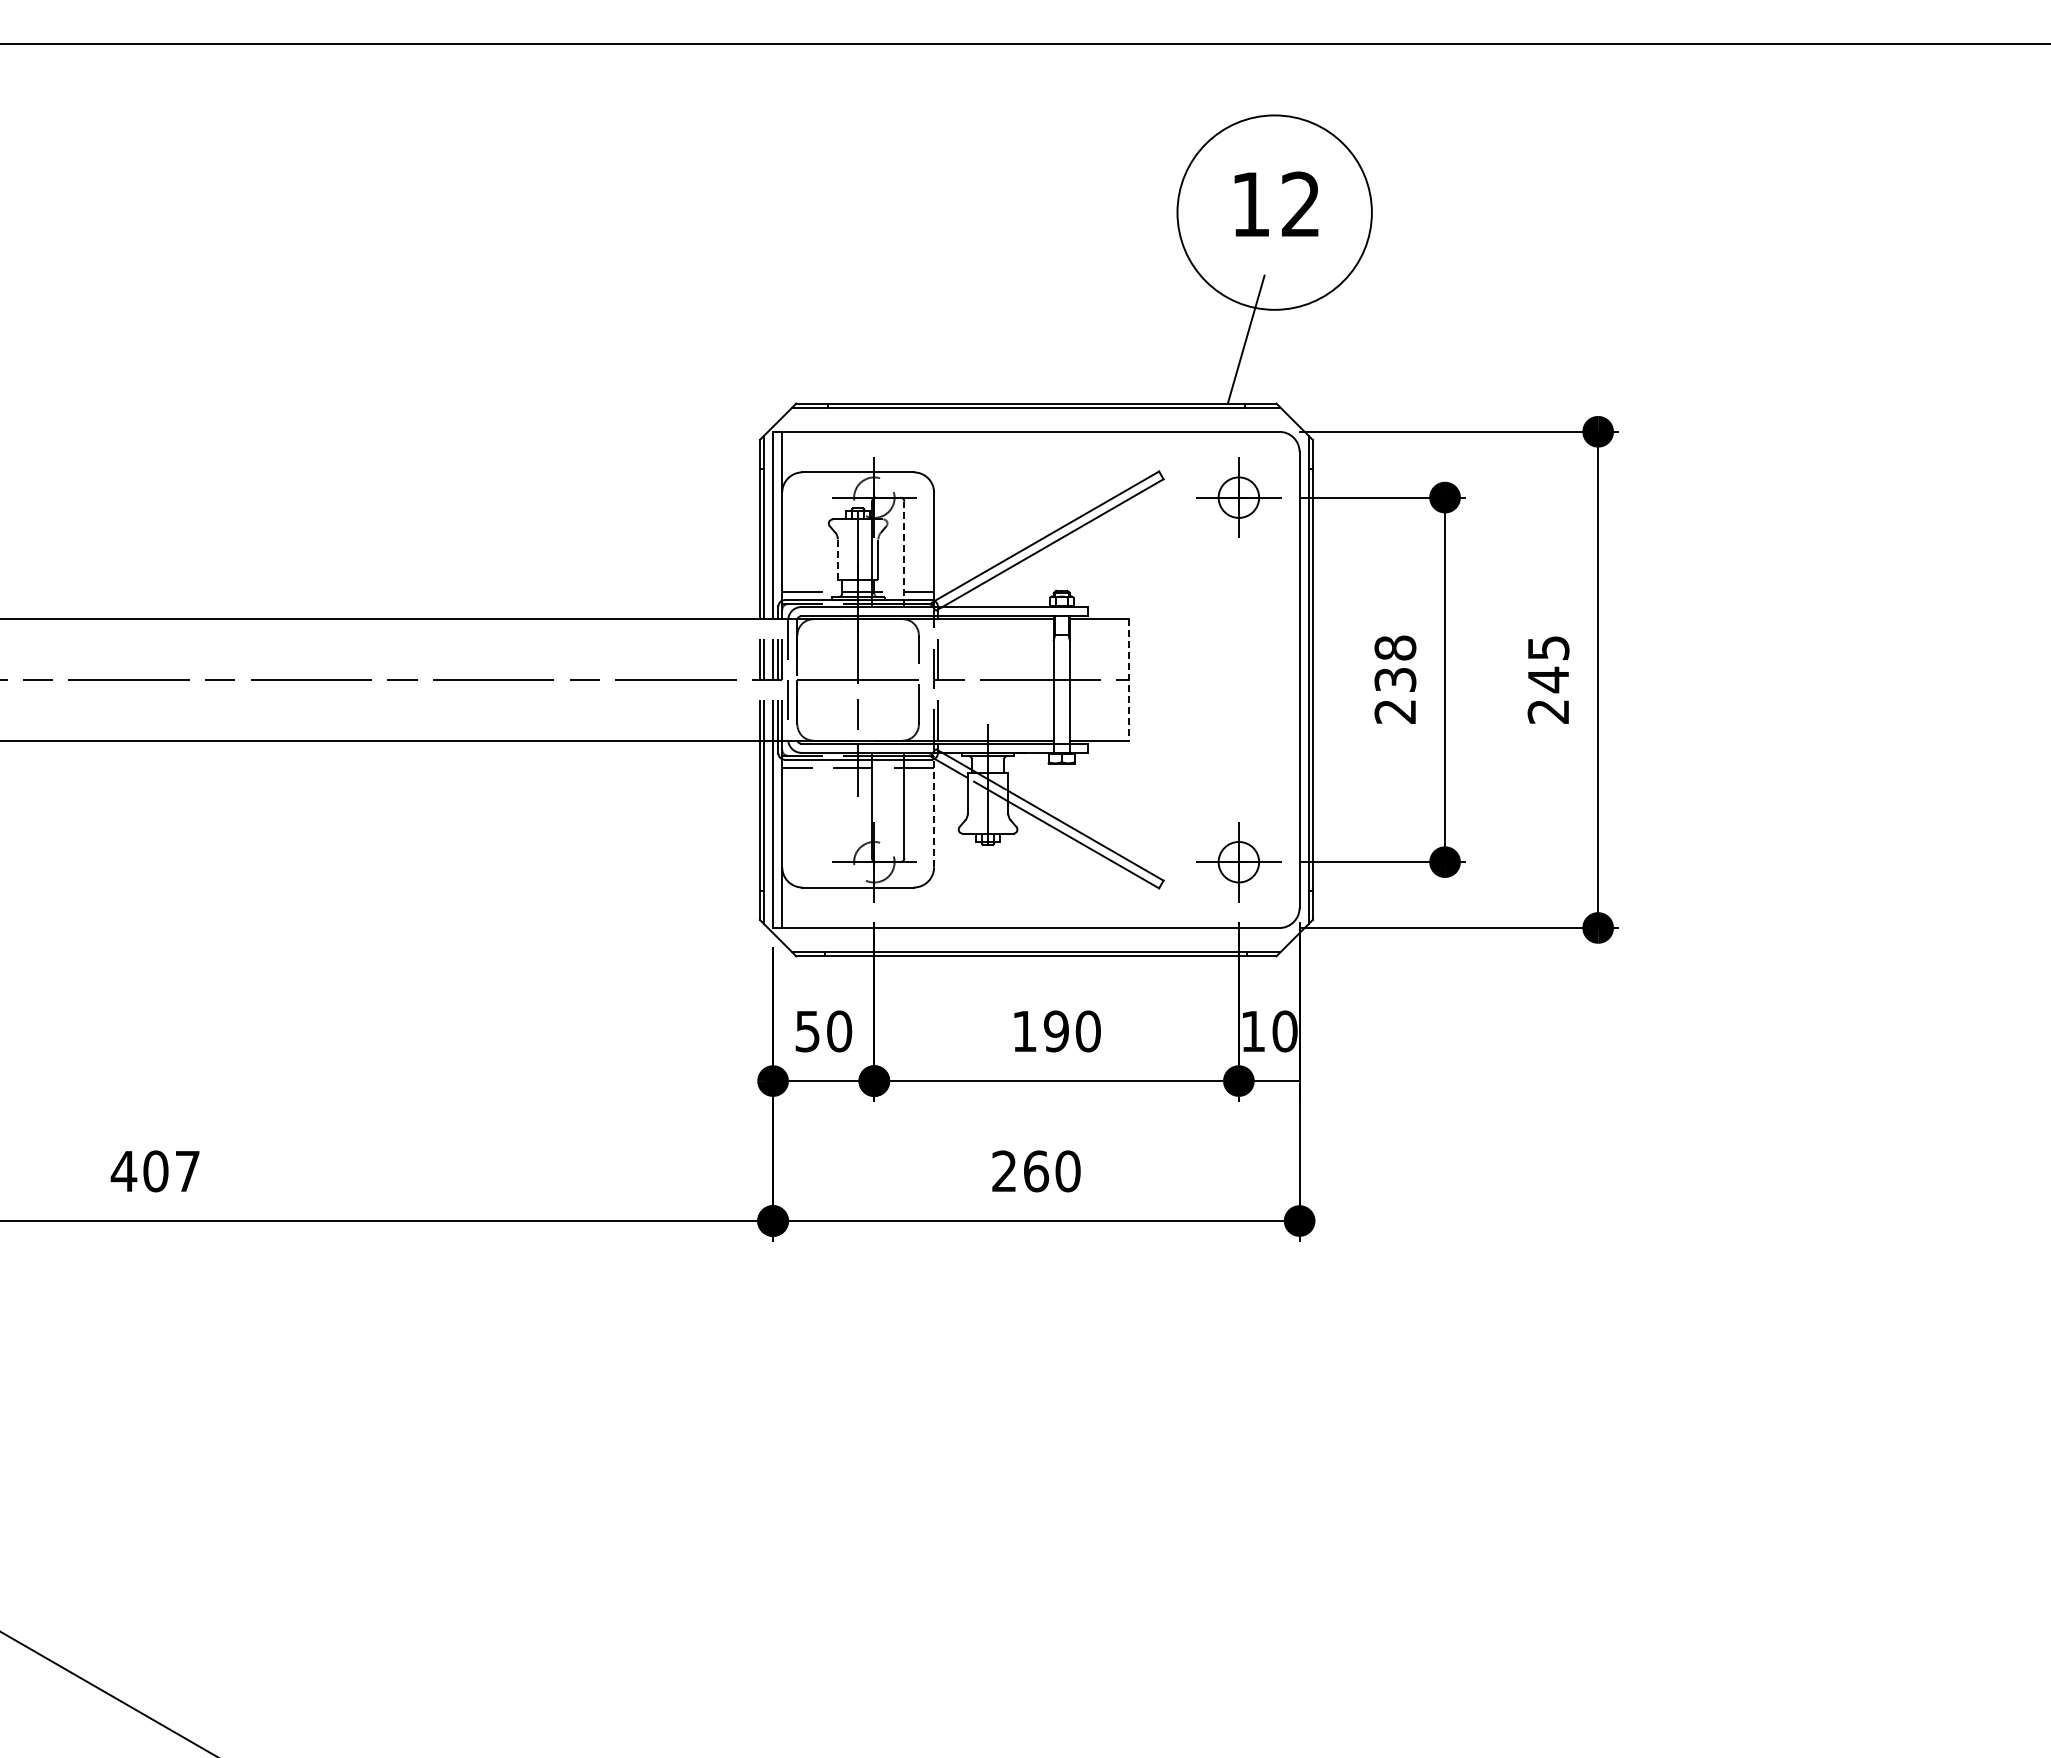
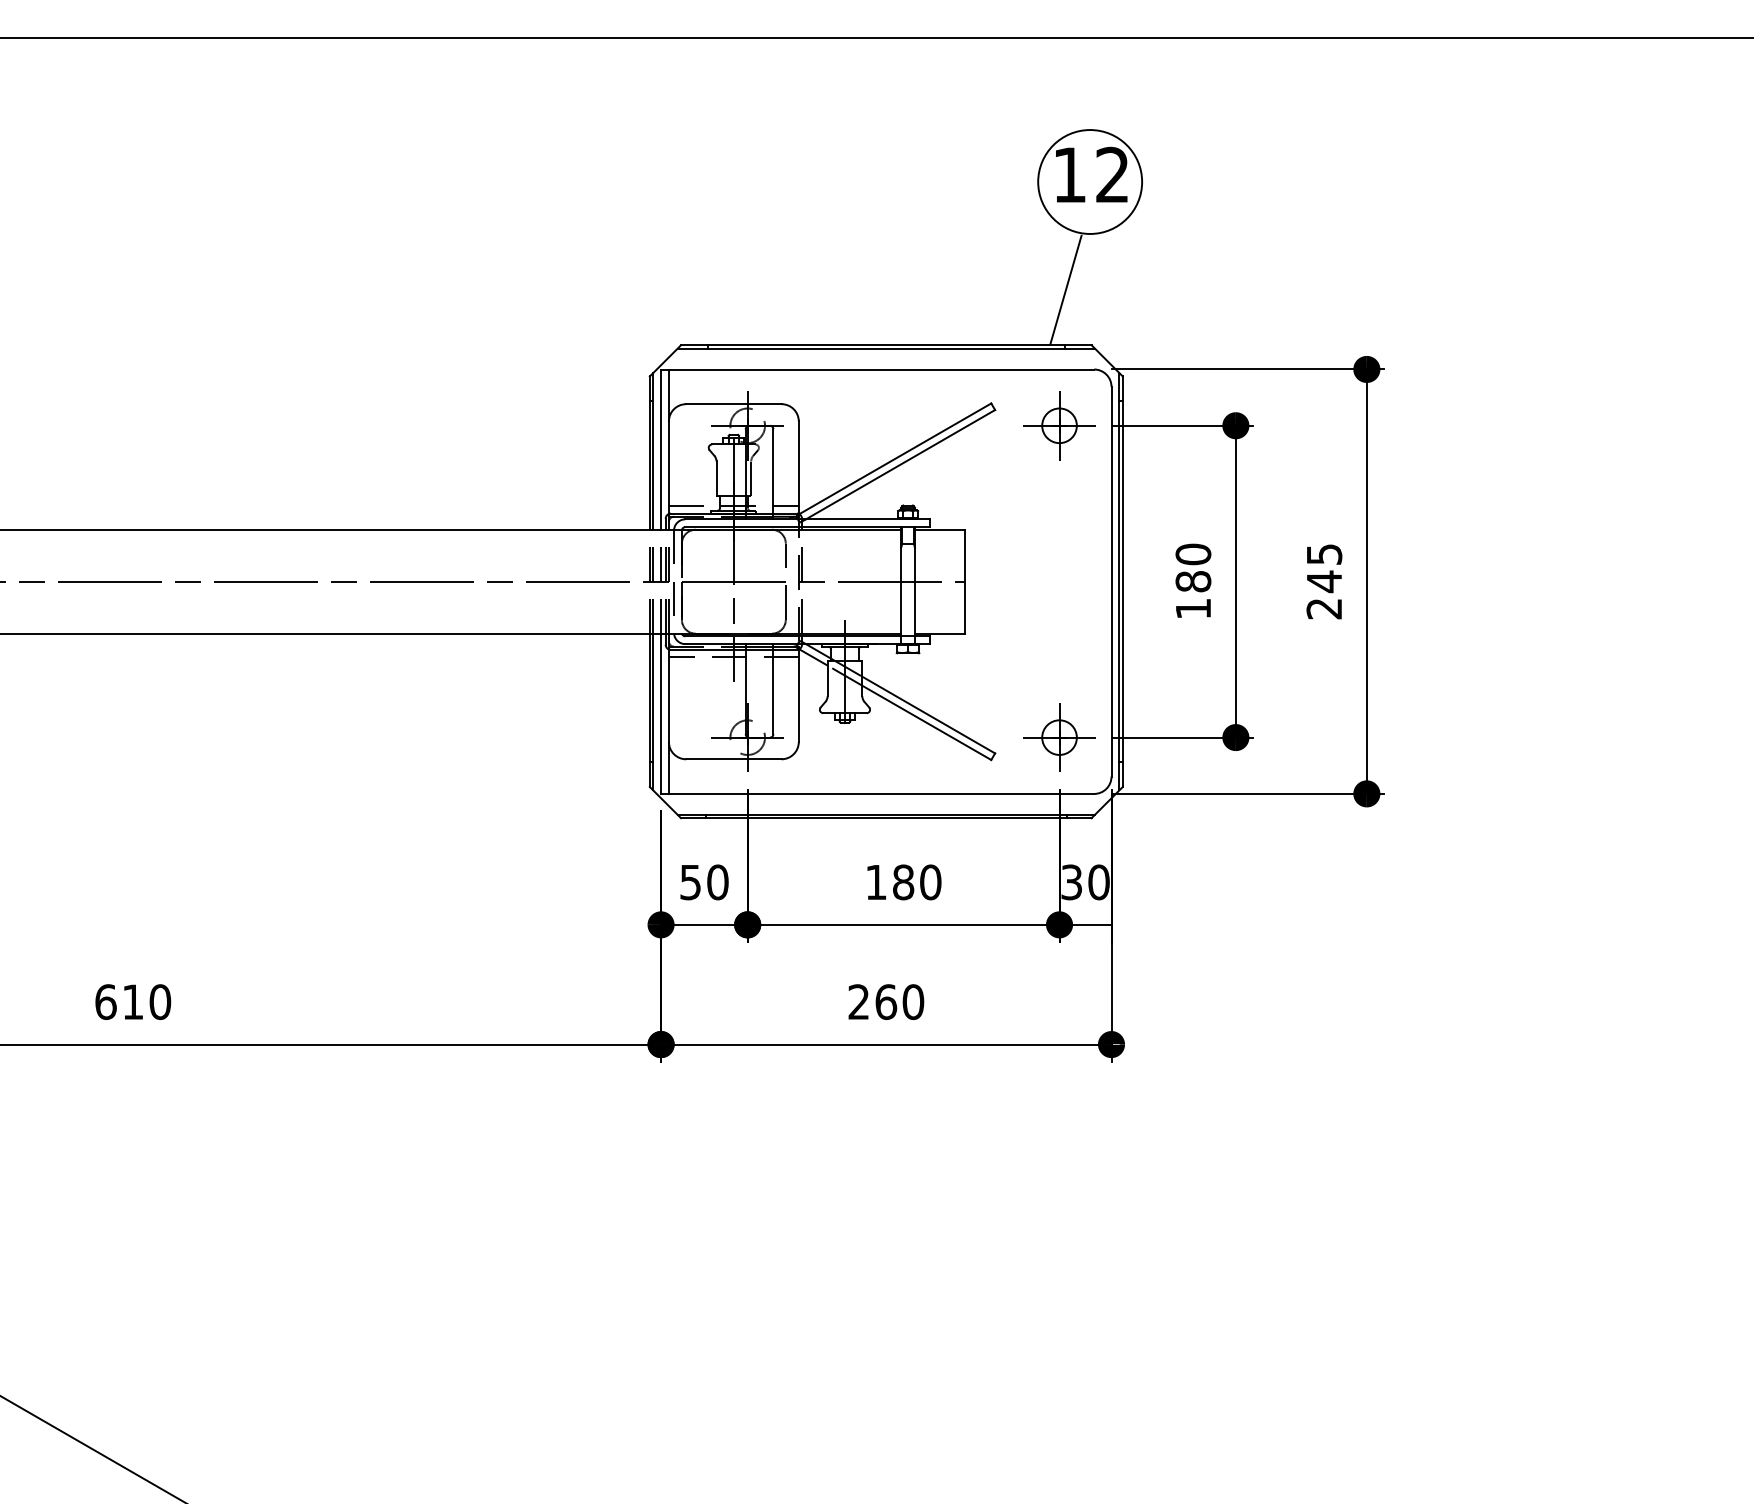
circle: (1274, 212) -> (1089, 181), size x0.62
line: (904, 554) -> (773, 474), dashed -> solid
line: (837, 559) -> (716, 478), dashed -> solid
line: (1128, 679) -> (965, 581), dashed -> solid
text: (1395, 679) -> (1193, 581), 238 -> 180
line: (934, 811) -> (799, 694), dashed -> solid
text: (1056, 1031) -> (903, 882), 190 -> 180
text: (1253, 1031) -> (1072, 882), 10 -> 30
text: (155, 1171) -> (132, 1002), 407 -> 610

